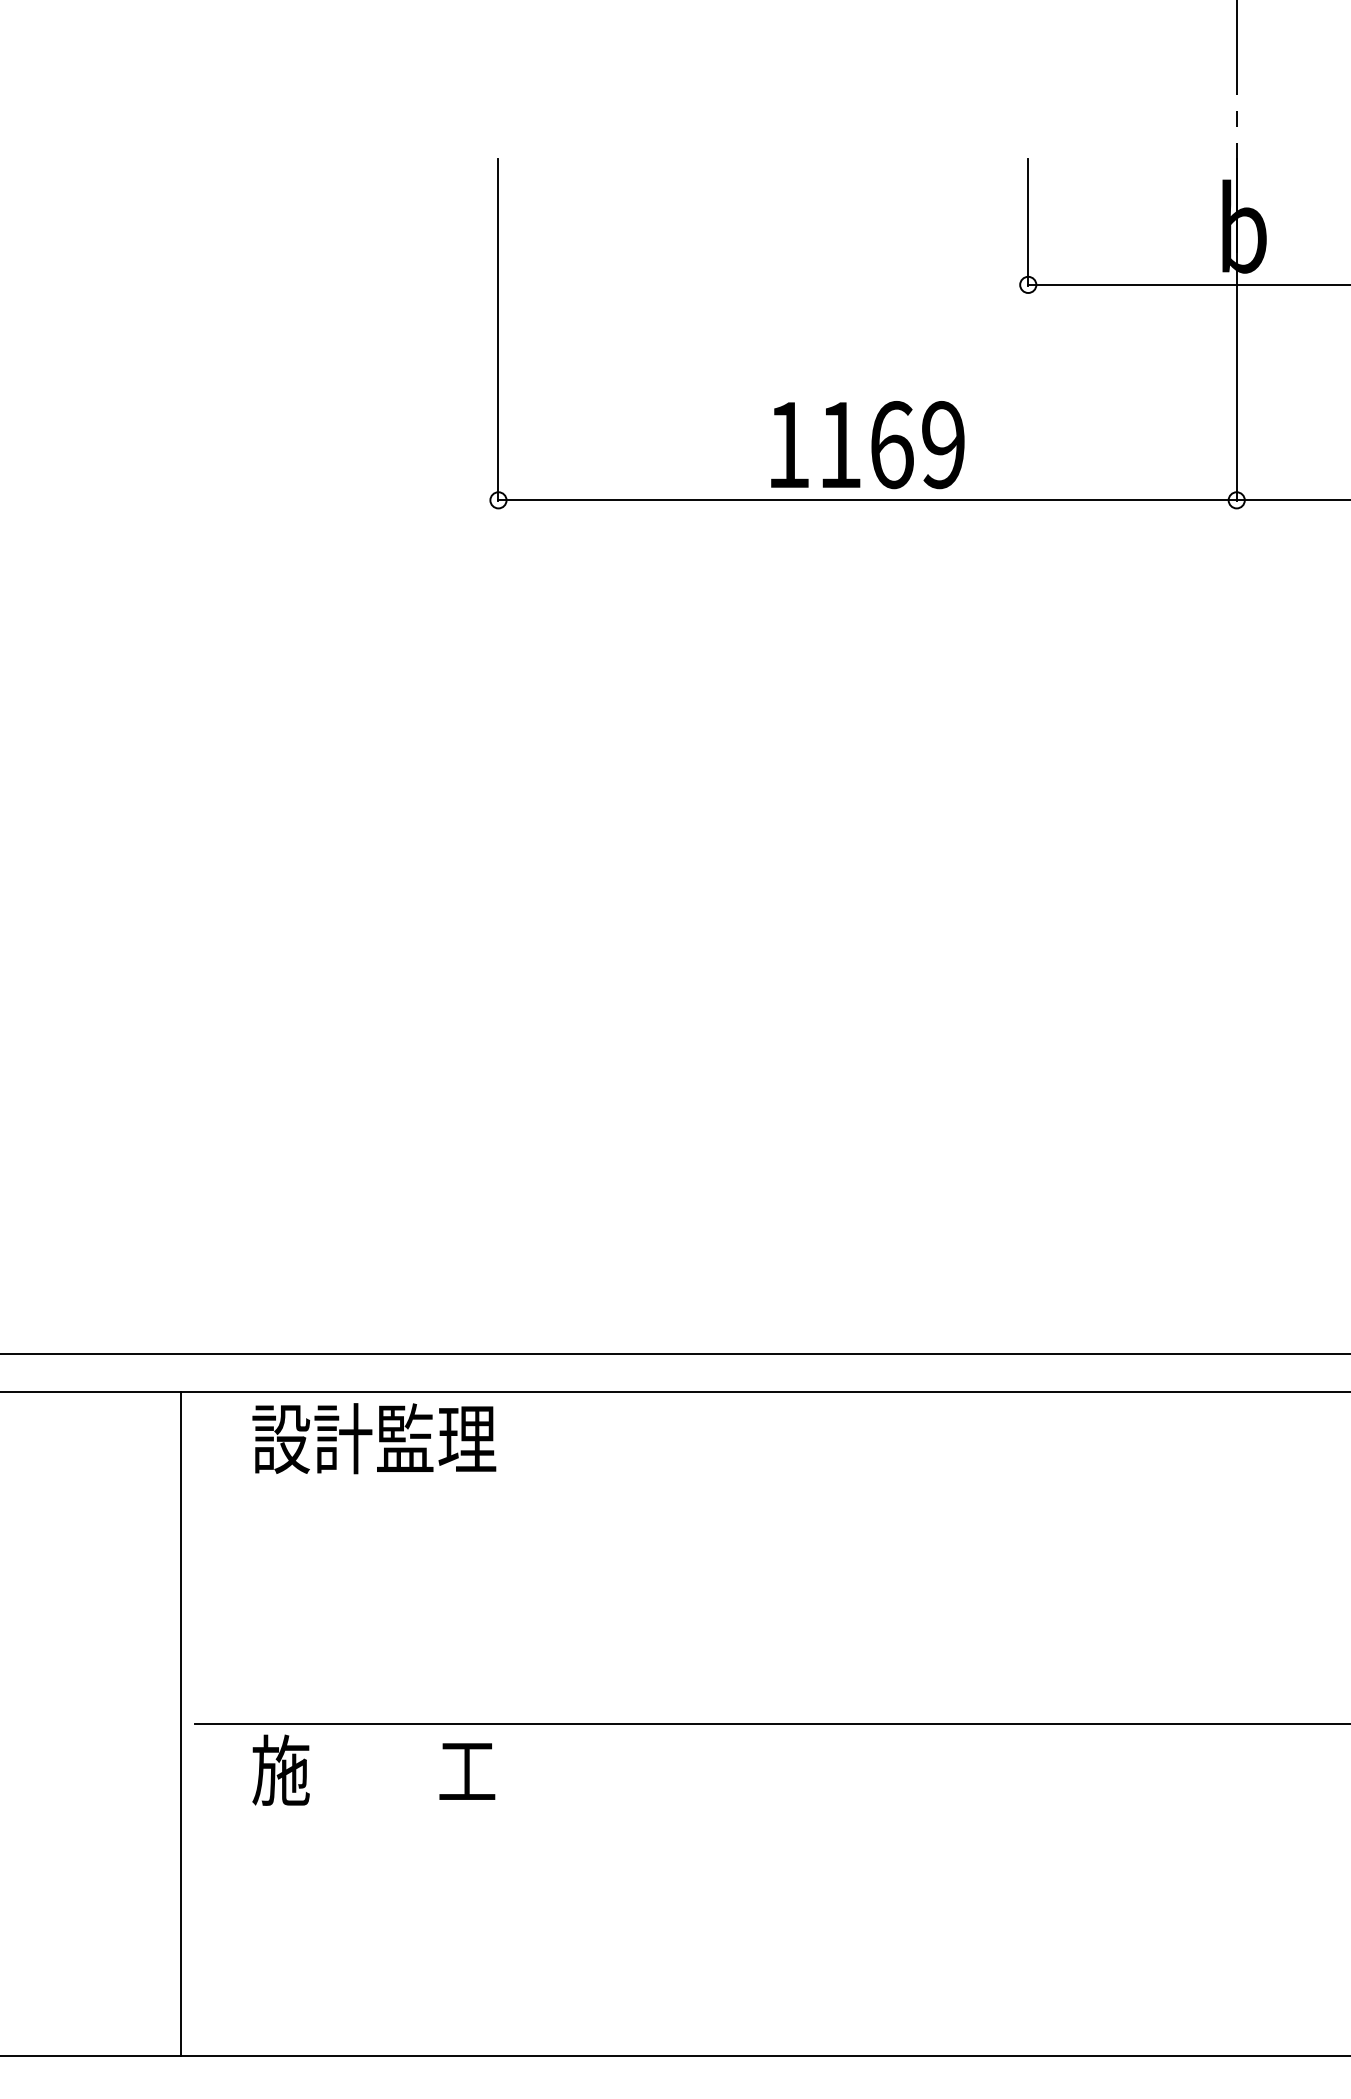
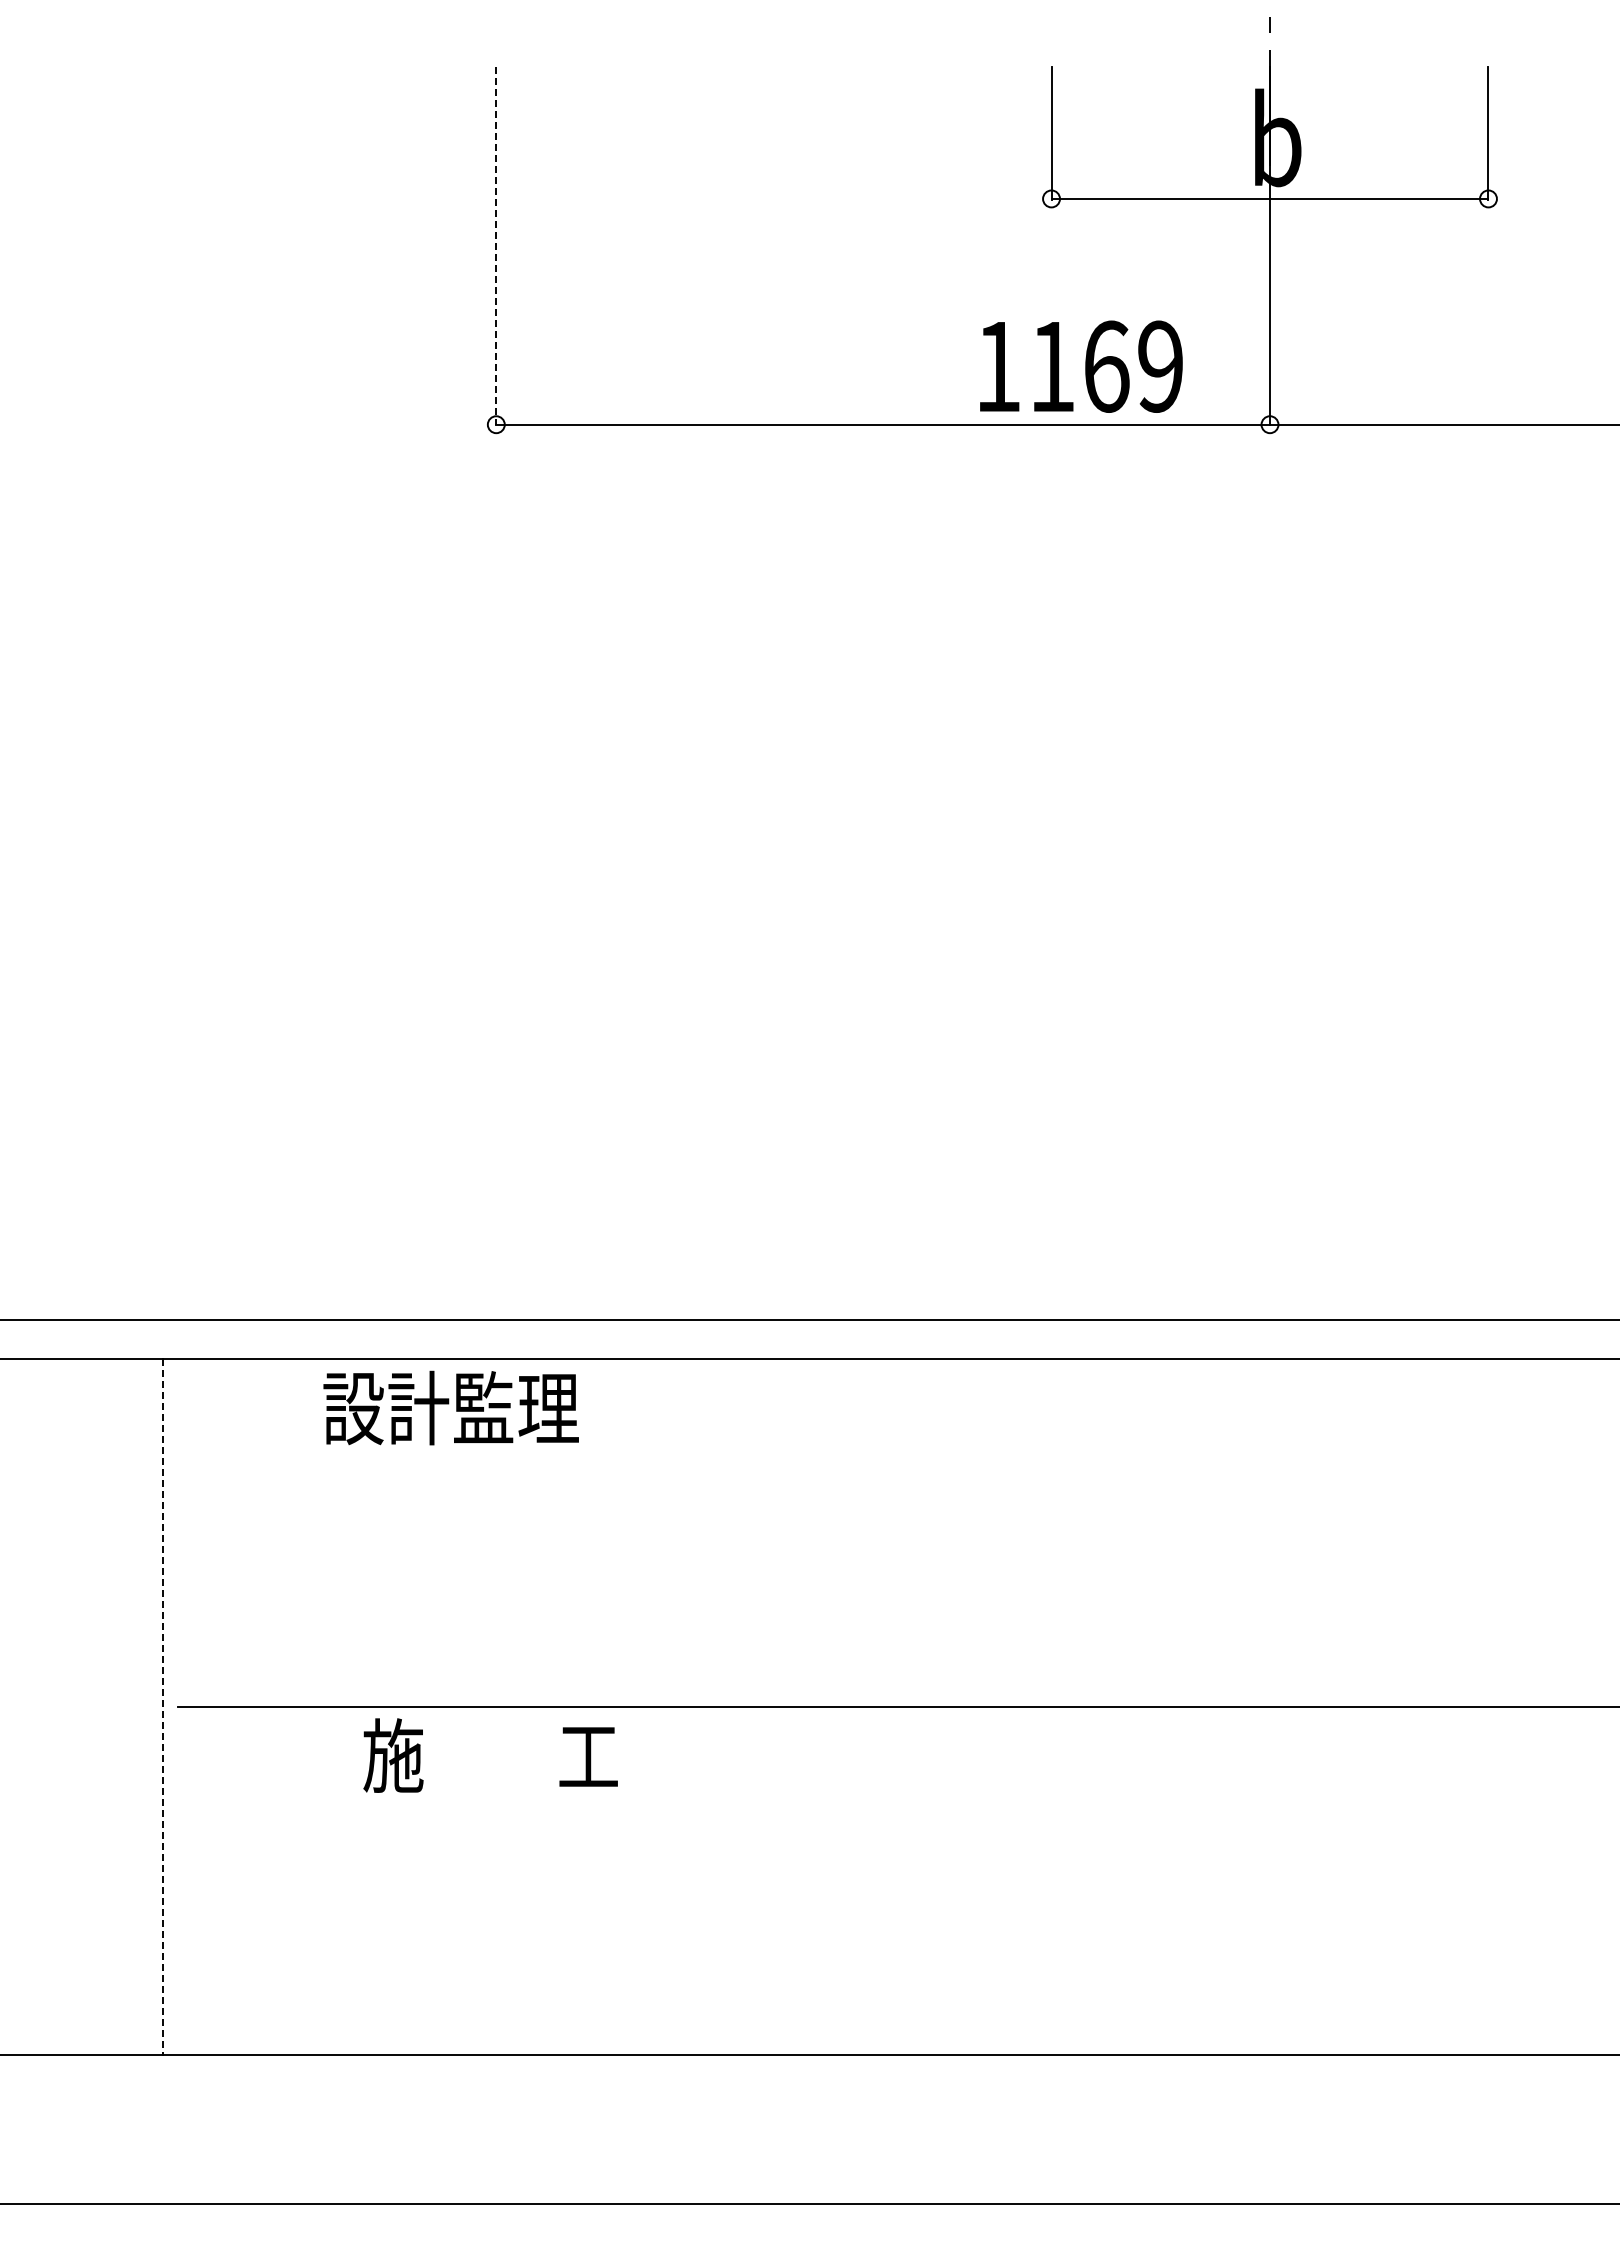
line: (498, 330) -> (496, 246), solid -> dashed
text: (867, 444) -> (1081, 366), moved
text: (373, 1438) -> (450, 1407), moved
line: (180, 1724) -> (163, 1707), solid -> dashed
text: (373, 1770) -> (490, 1755), moved

